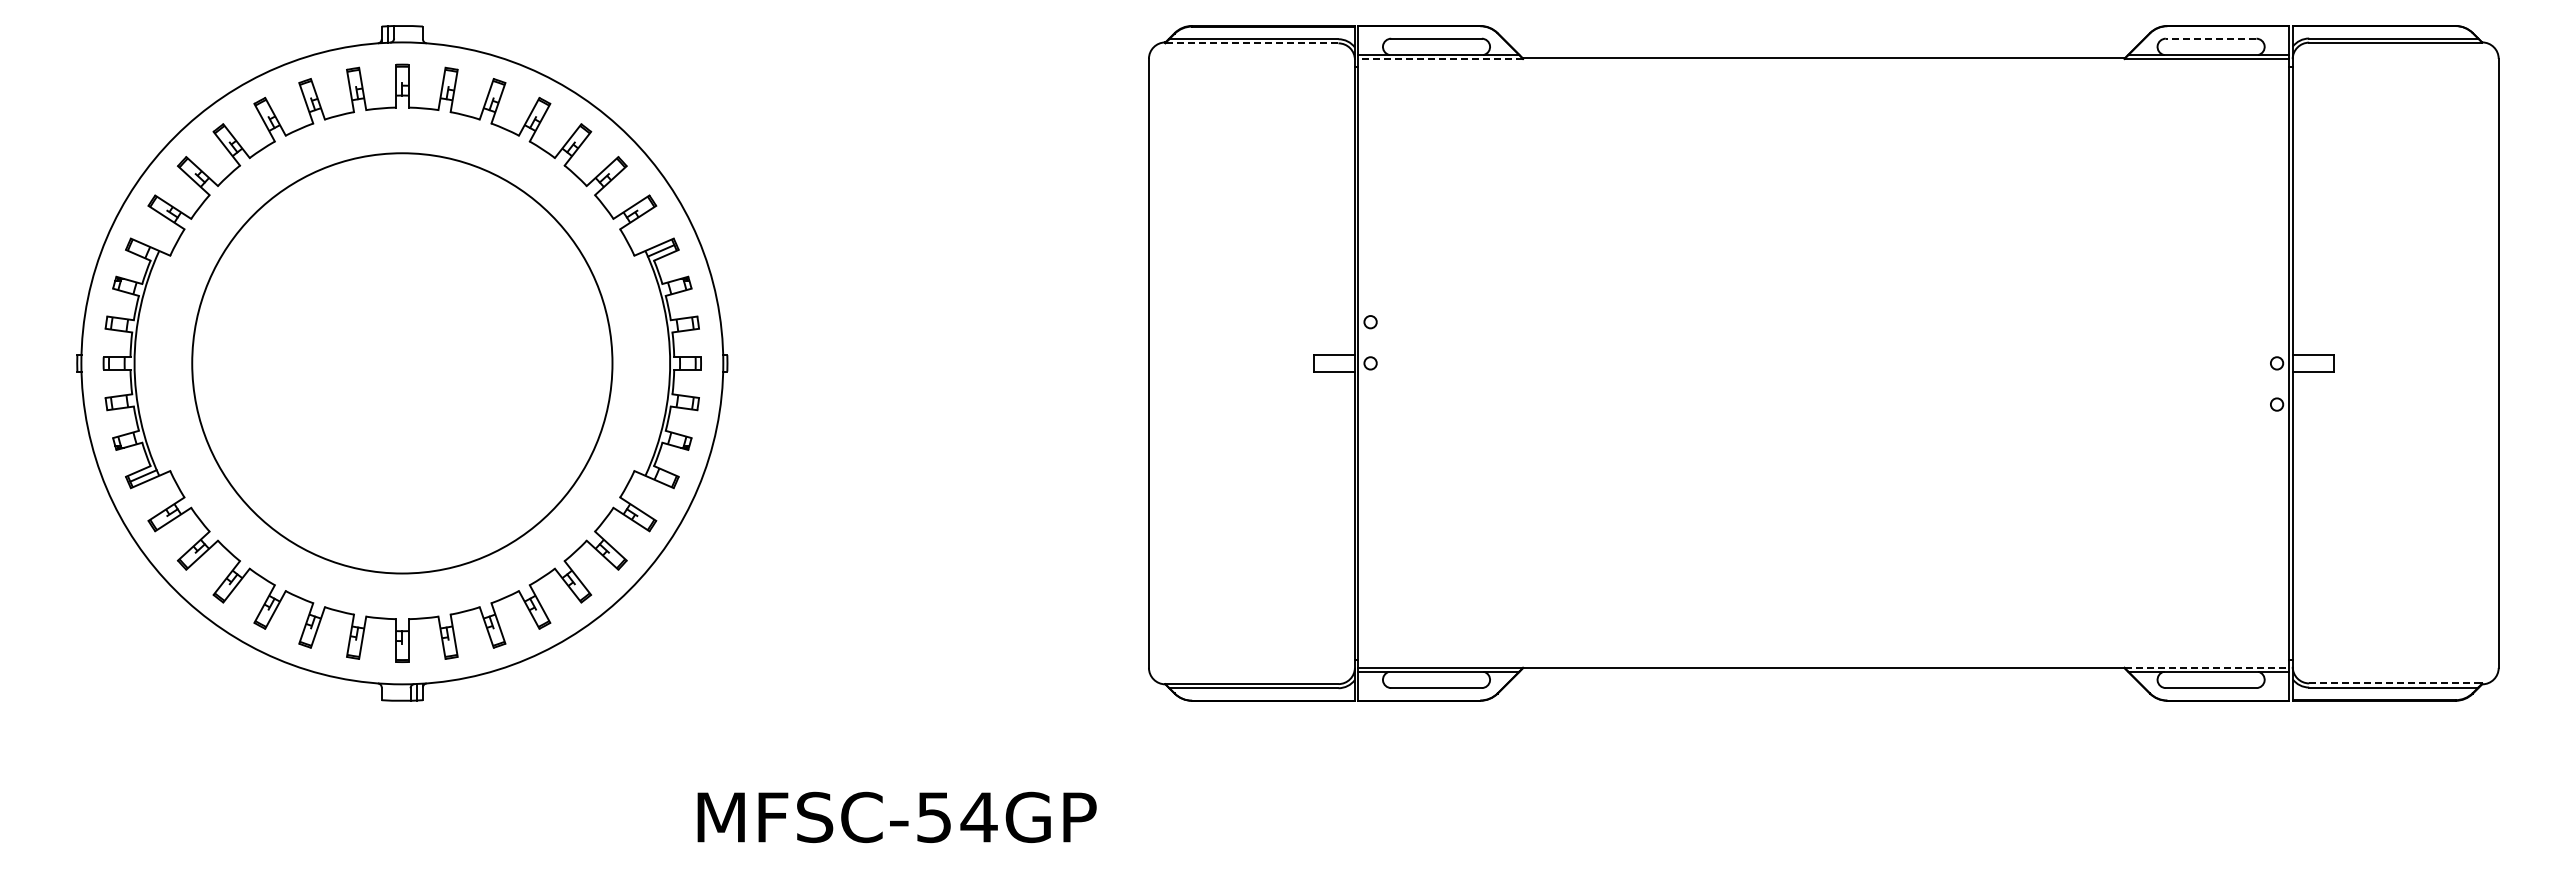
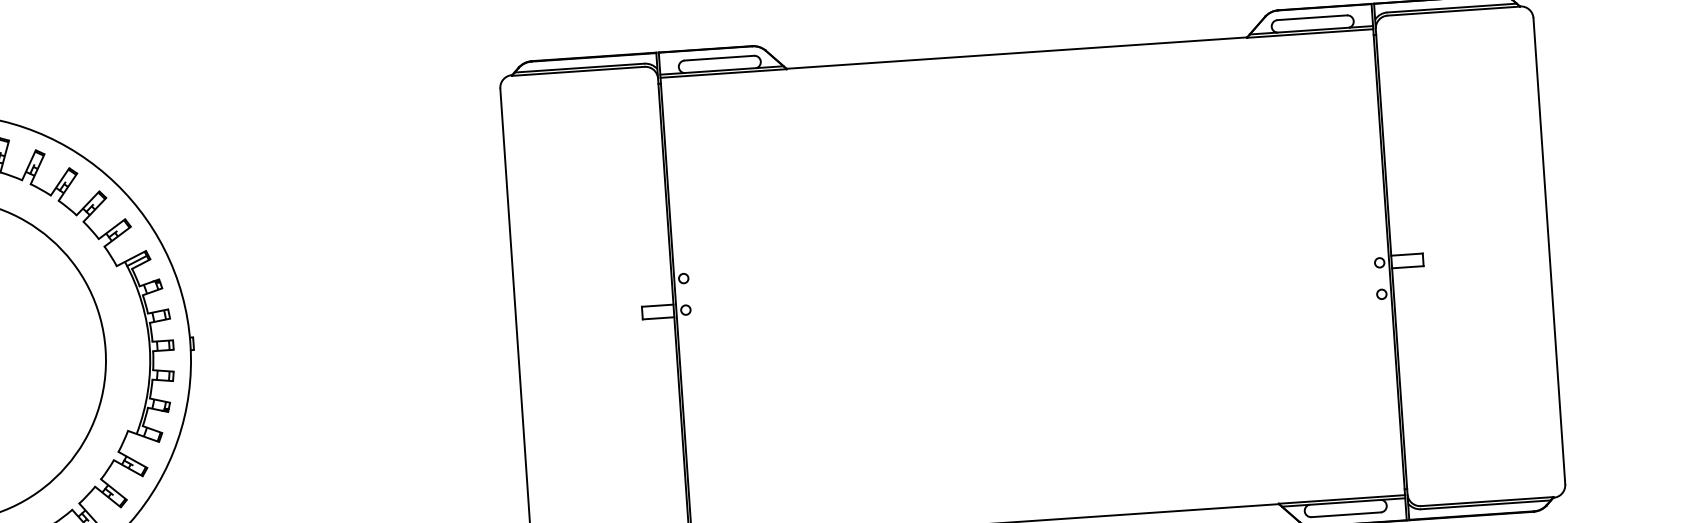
line: (2210, 38) -> (1311, 17), dashed -> solid
line: (1251, 43) -> (578, 71), dashed -> solid
line: (1440, 59) -> (723, 73), dashed -> solid
line: (2207, 667) -> (1342, 499), dashed -> solid
line: (2395, 683) -> (1487, 501), dashed -> solid

